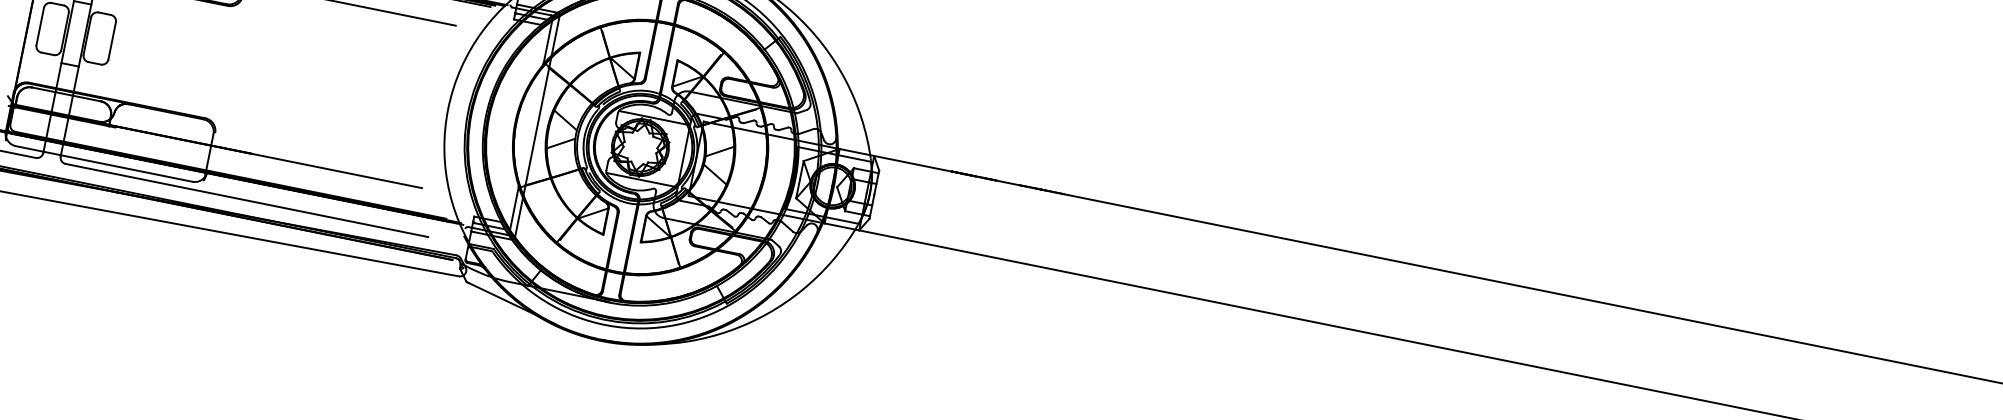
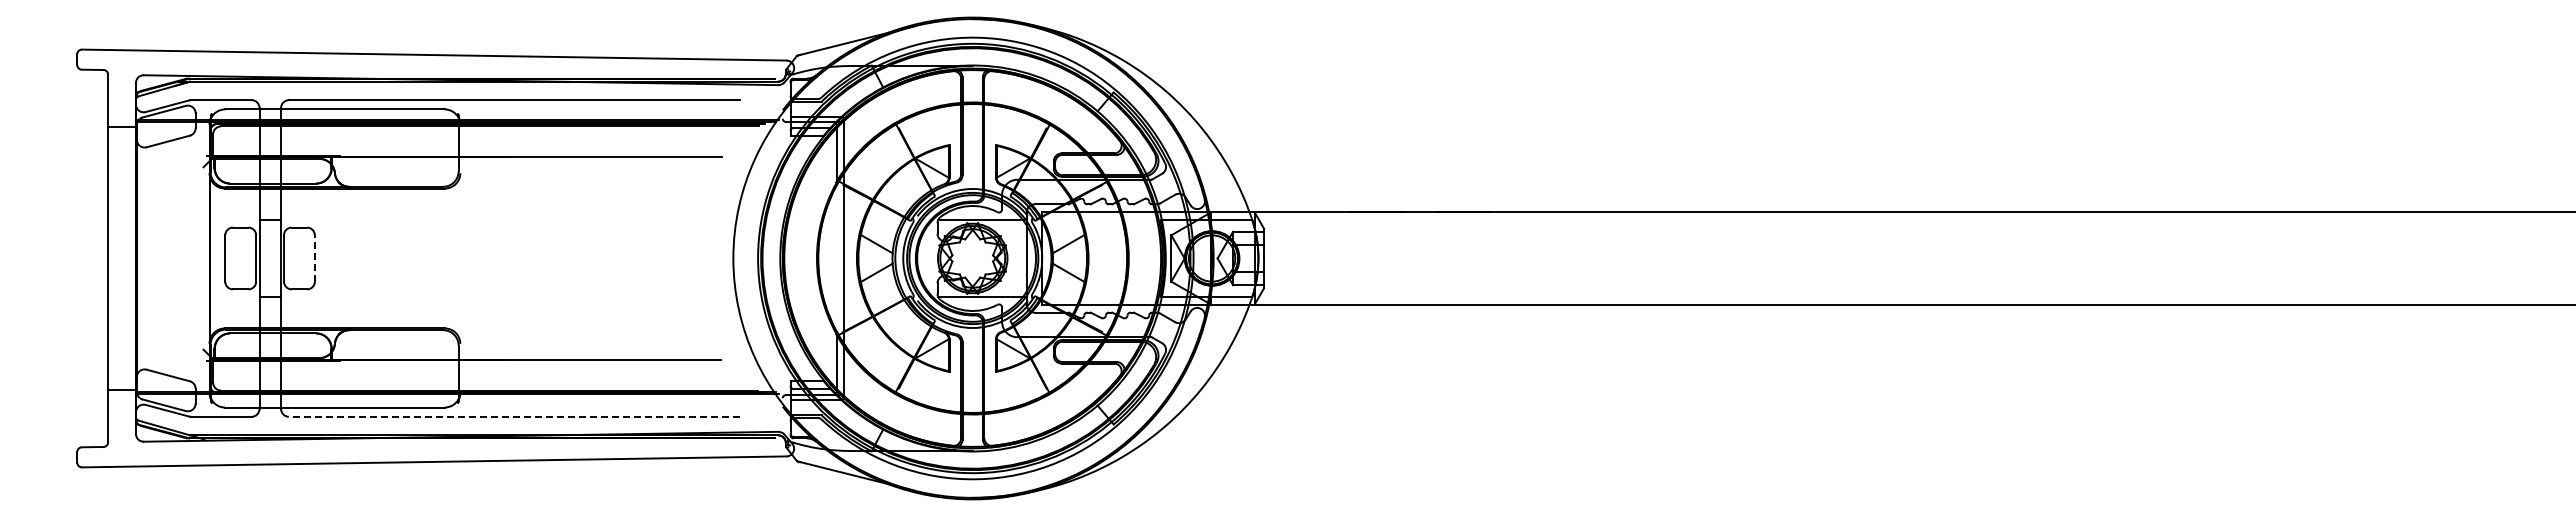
line: (111, 40) -> (314, 258), solid -> dashed
line: (246, 200) -> (514, 416), solid -> dashed

